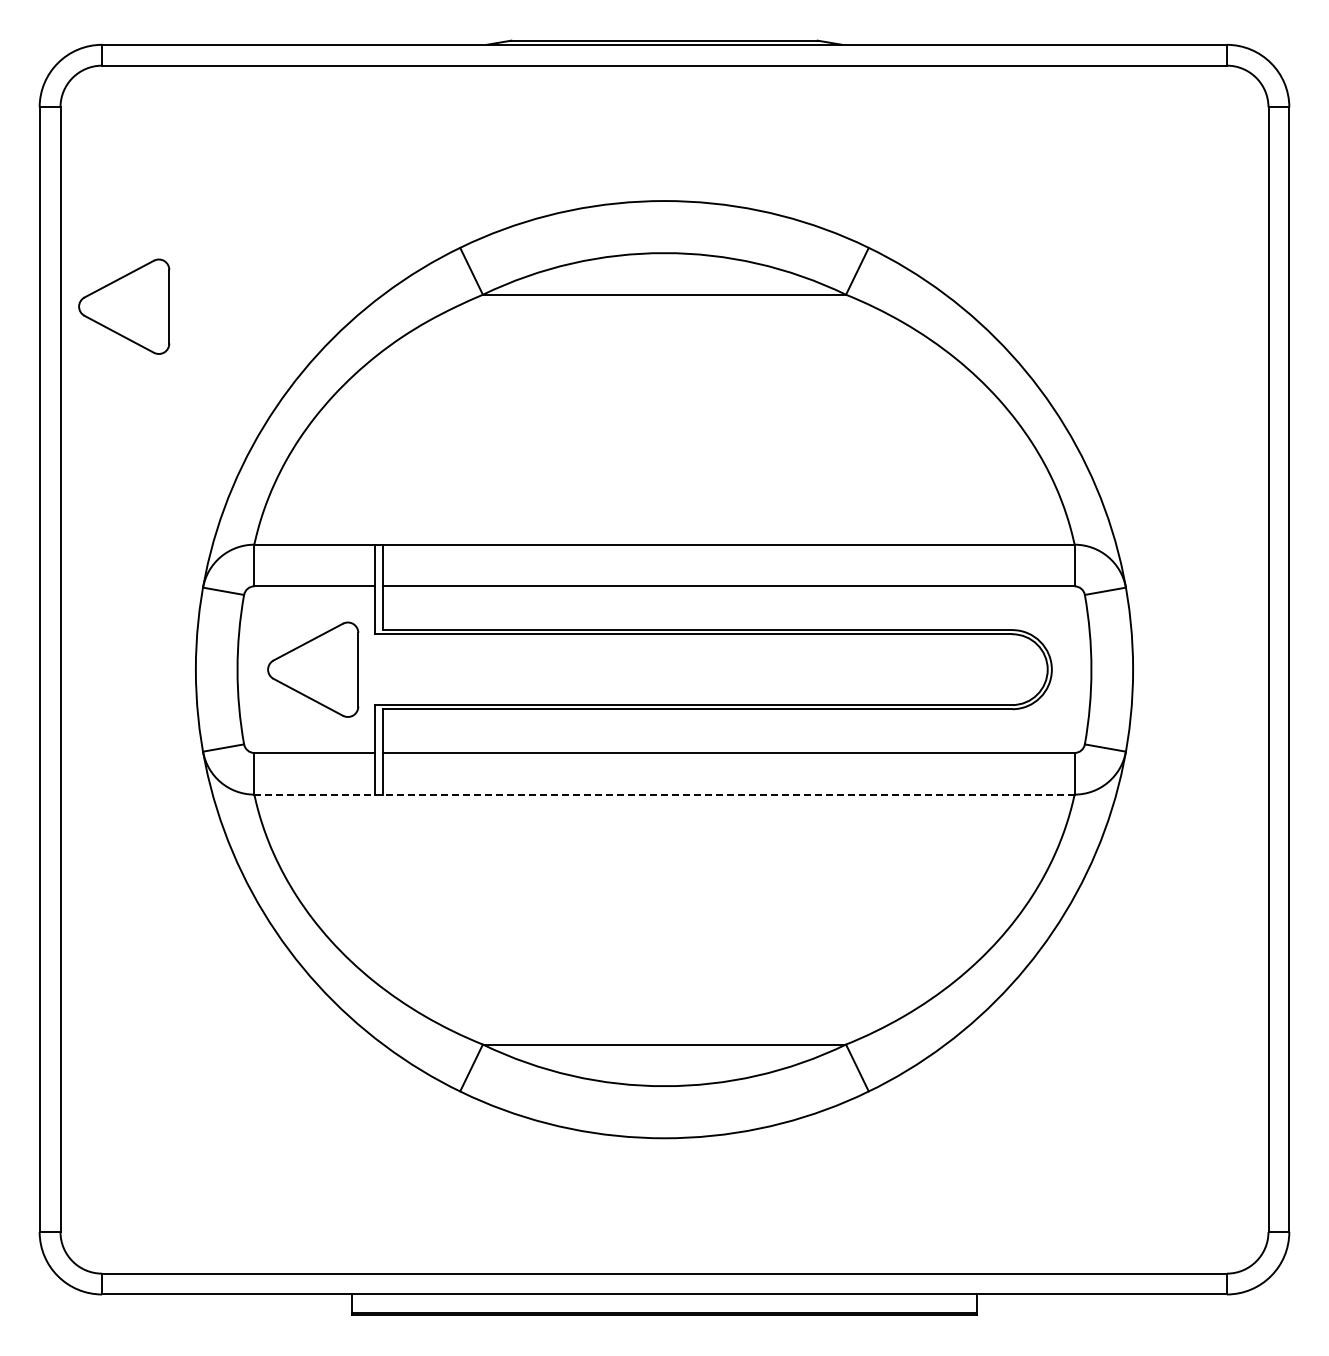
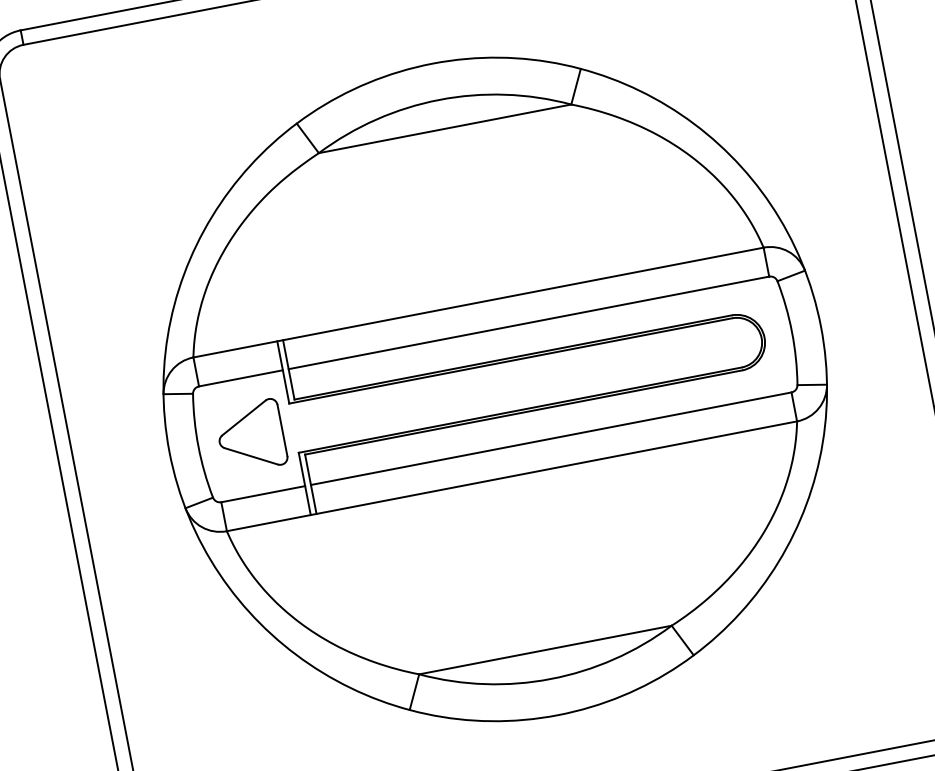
part: (124, 306) -> (71, 209), removed
line: (665, 794) -> (512, 476), dashed -> solid

